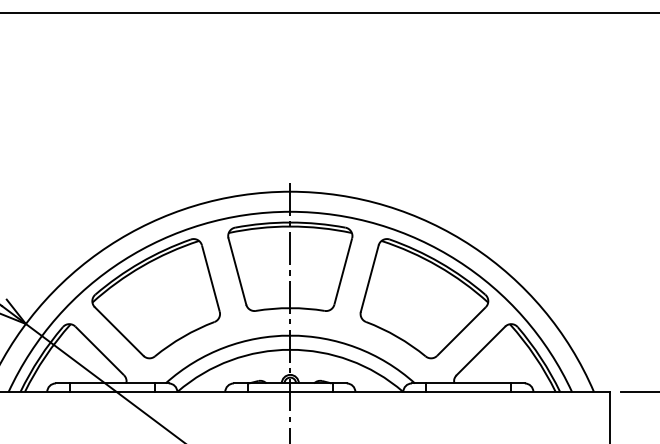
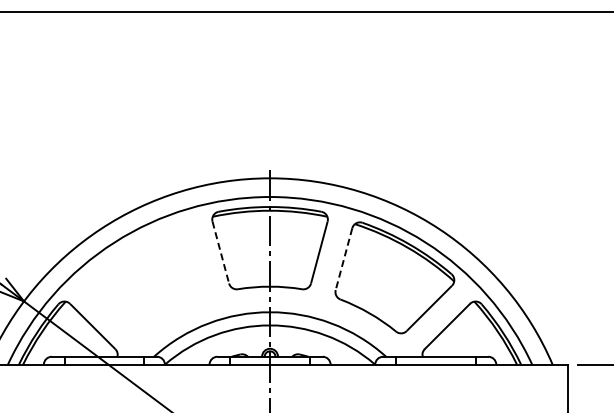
line: (237, 271) -> (220, 252), solid -> dashed
line: (370, 278) -> (344, 259), solid -> dashed
part: (156, 298) -> (145, 277), removed

